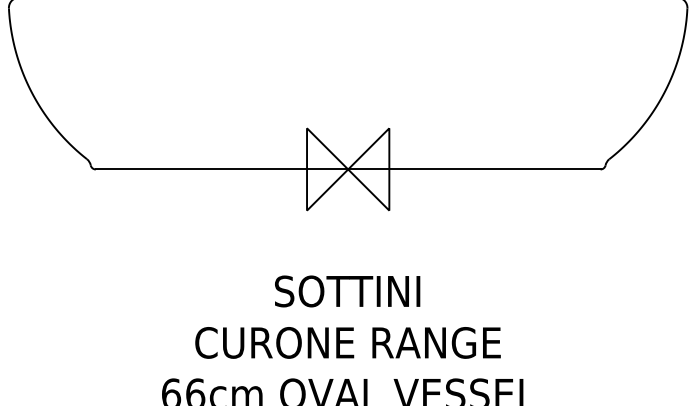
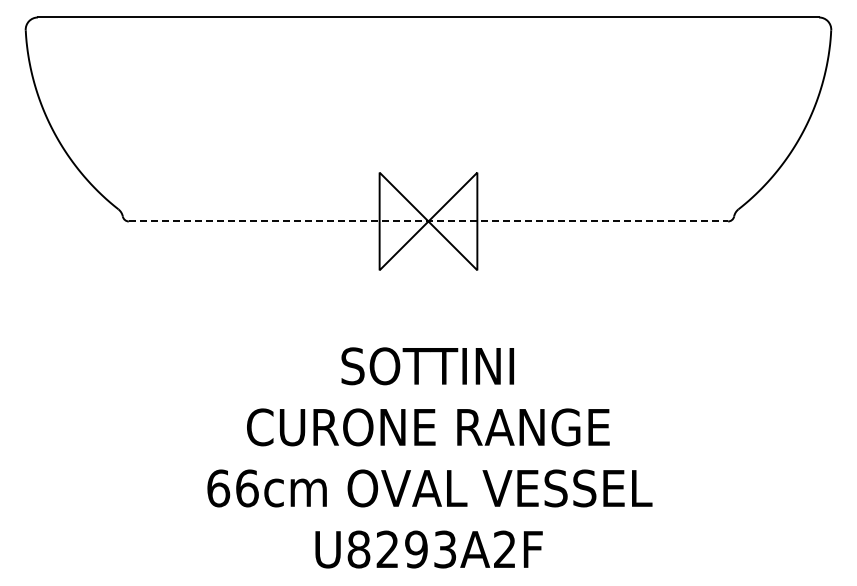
line: (348, 169) -> (428, 221), solid -> dashed

